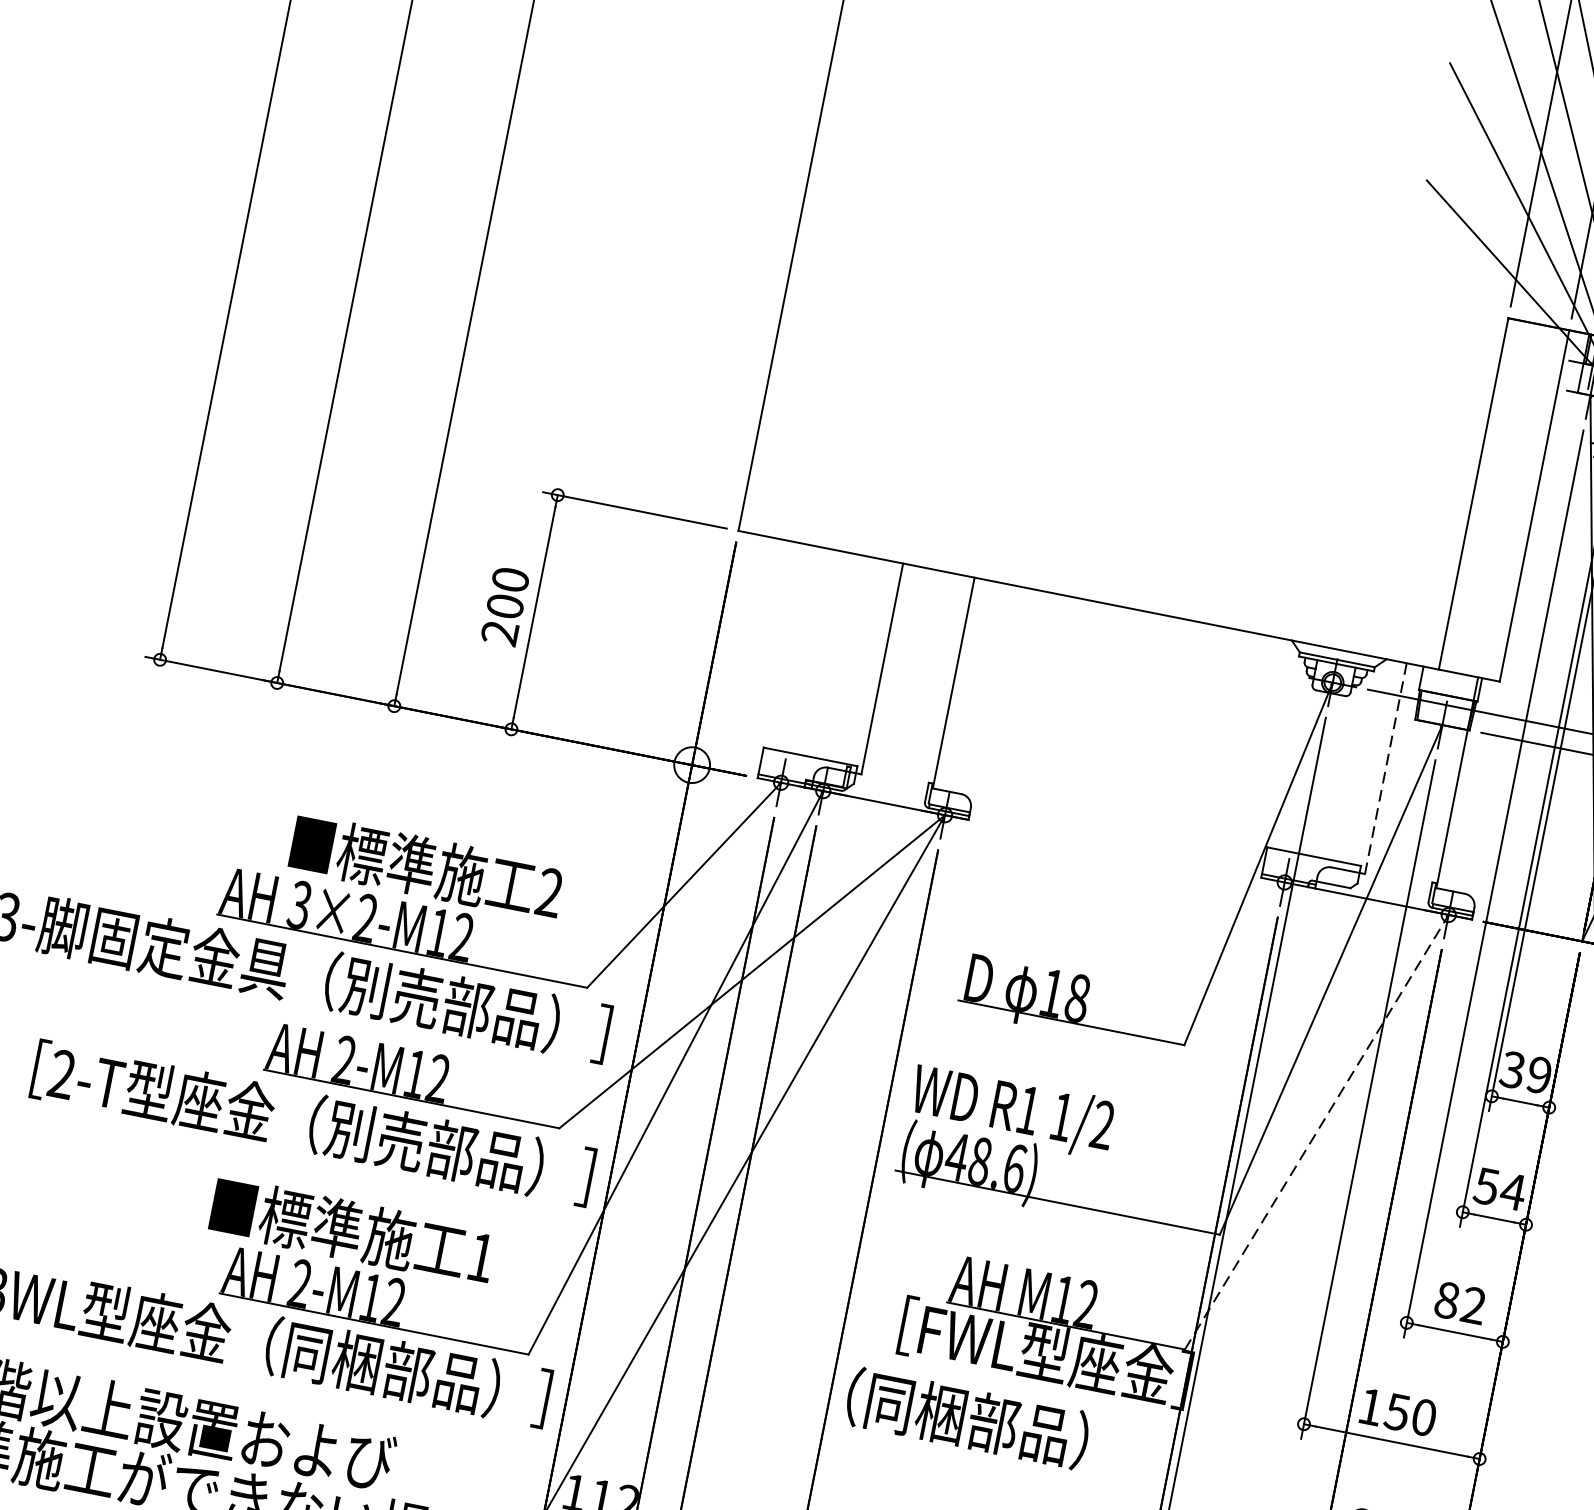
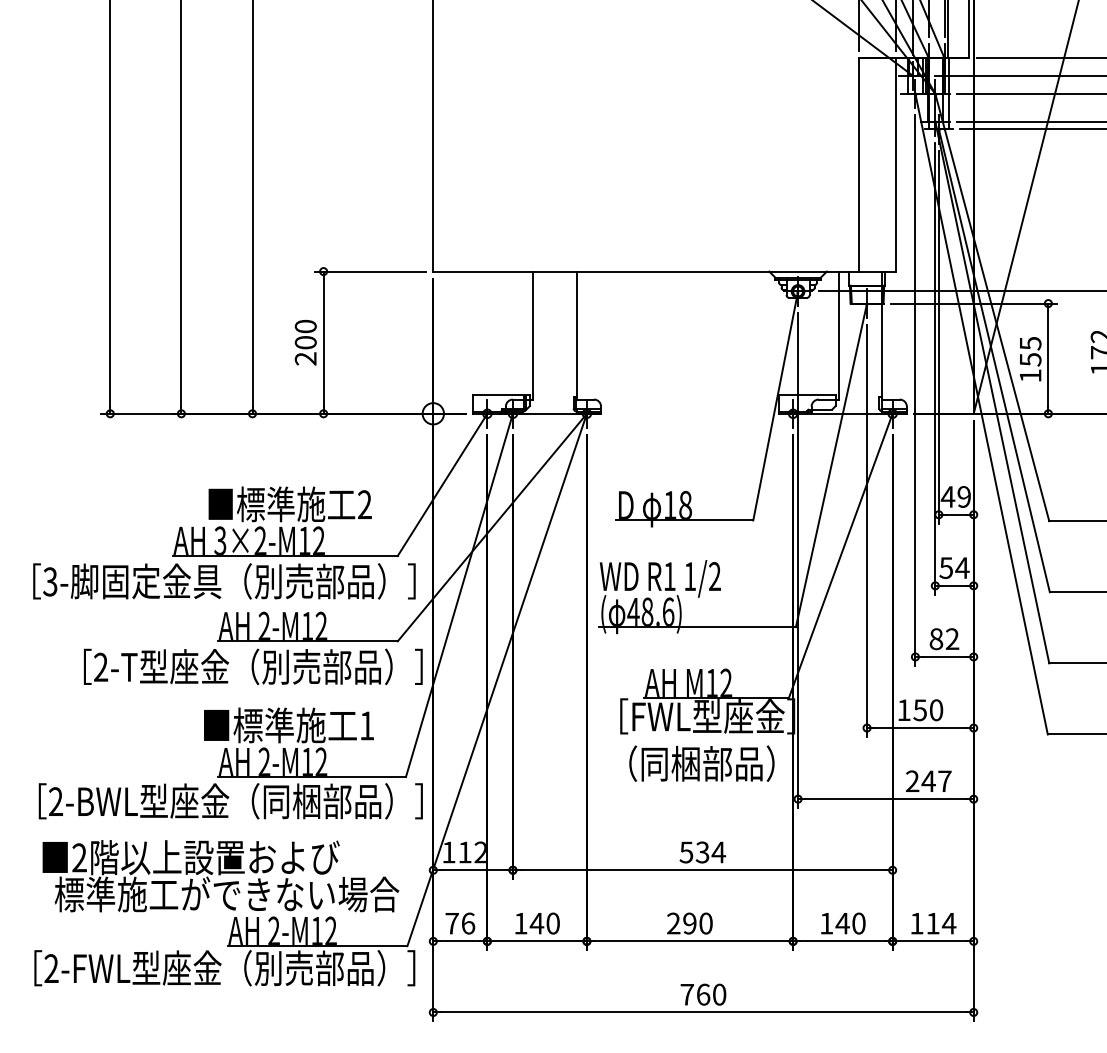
line: (1386, 768) -> (839, 335), dashed -> solid
text: (1512, 1069) -> (947, 496), 39 -> 49
line: (1316, 1131) -> (840, 555), dashed -> solid
text: (967, 1418) -> (701, 763), moved

